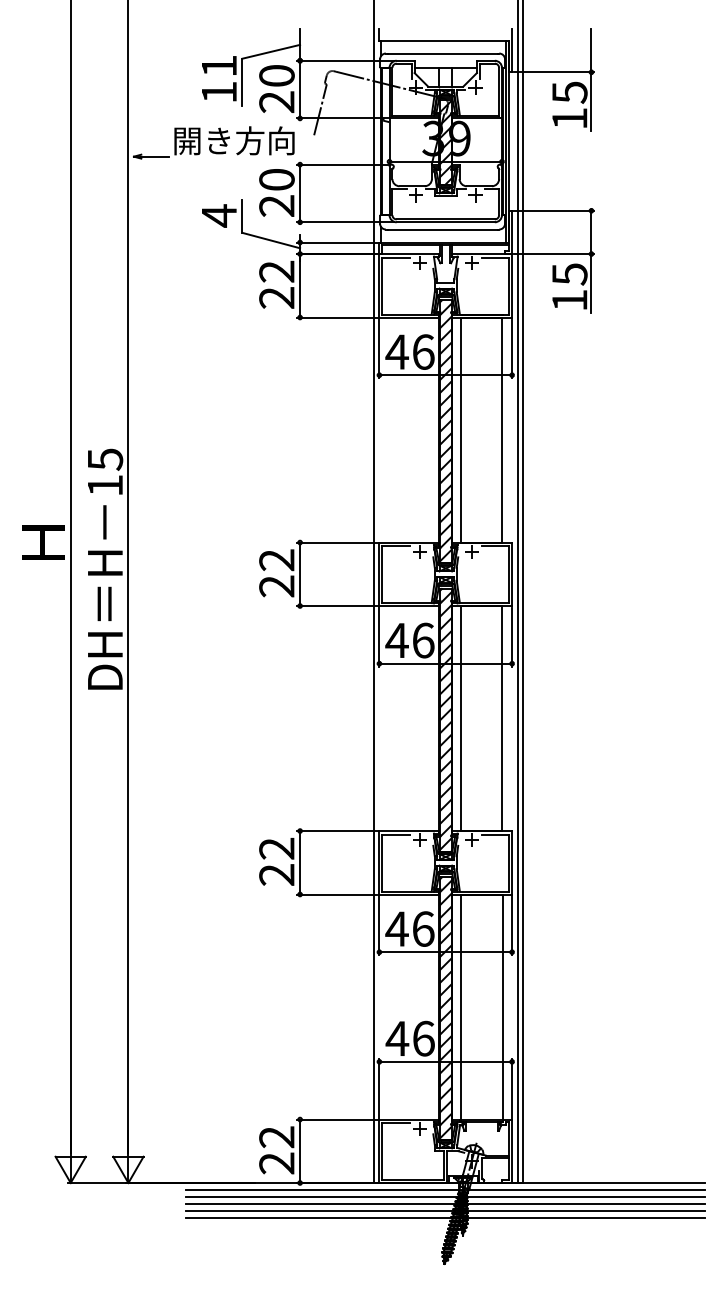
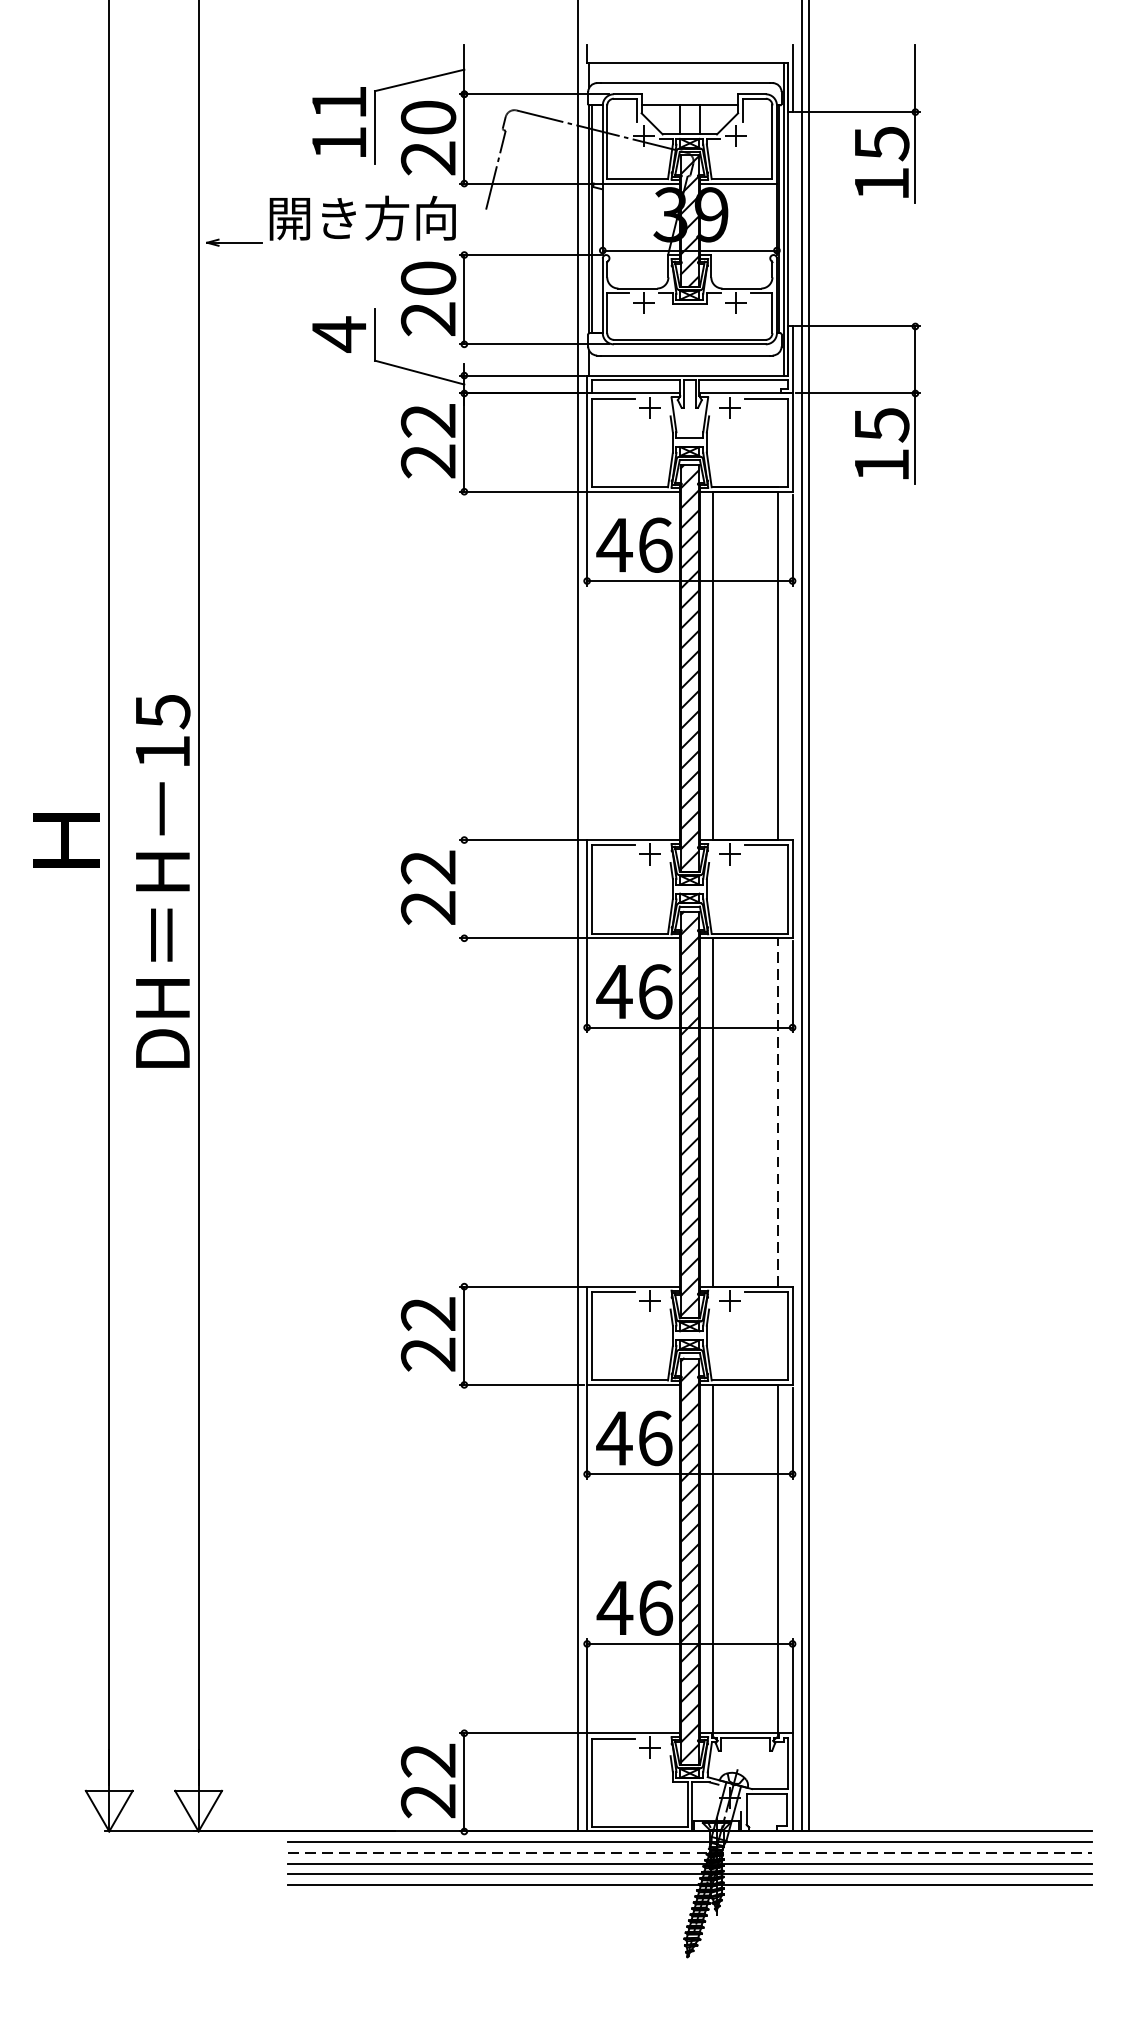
line: (300, 574) -> (464, 889), removed
line: (502, 718) -> (777, 1112), solid -> dashed
line: (445, 1196) -> (689, 1852), solid -> dashed

